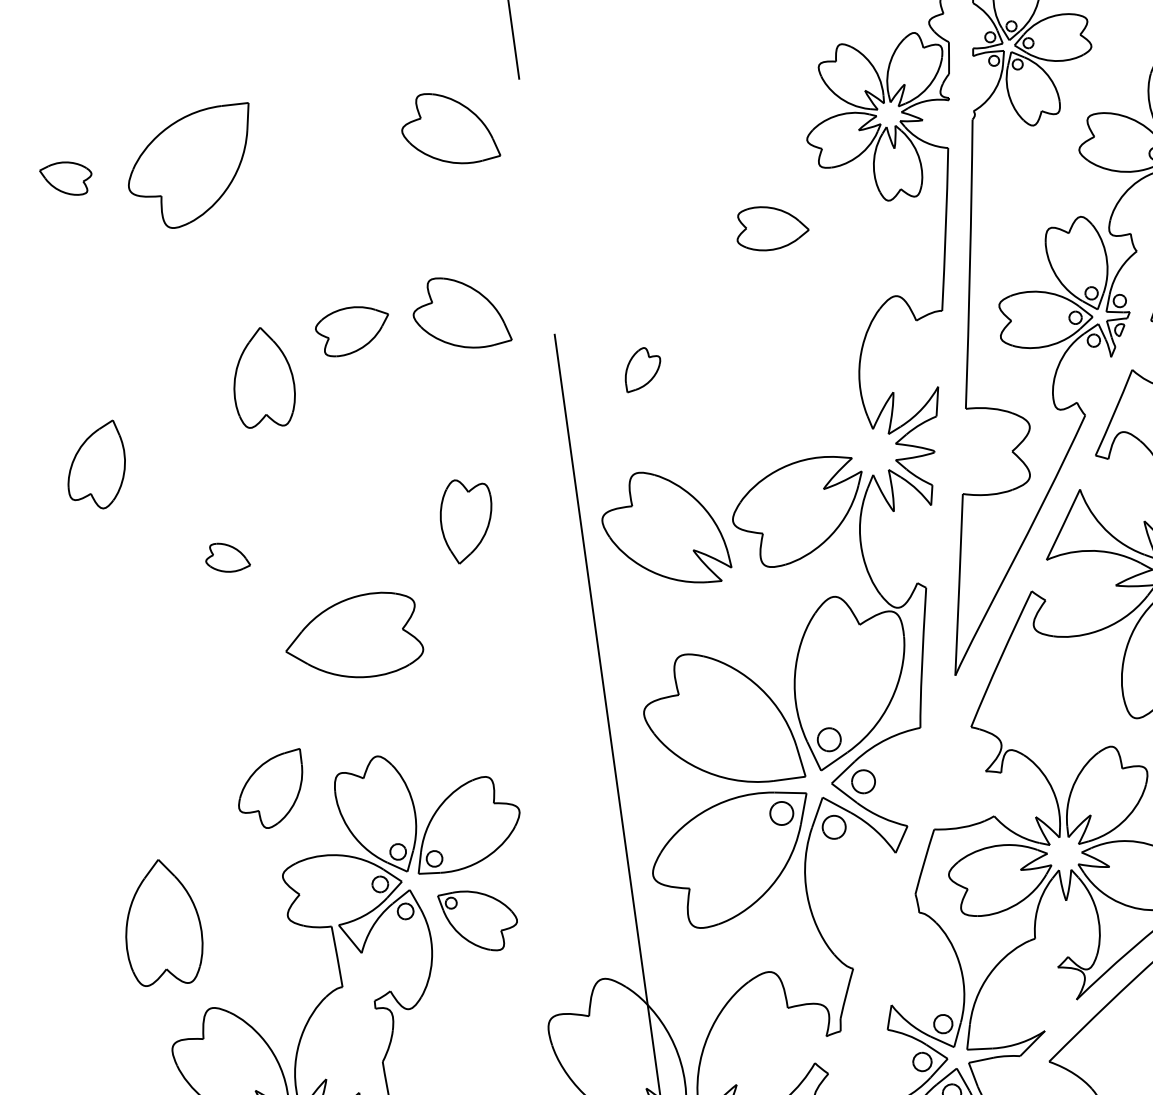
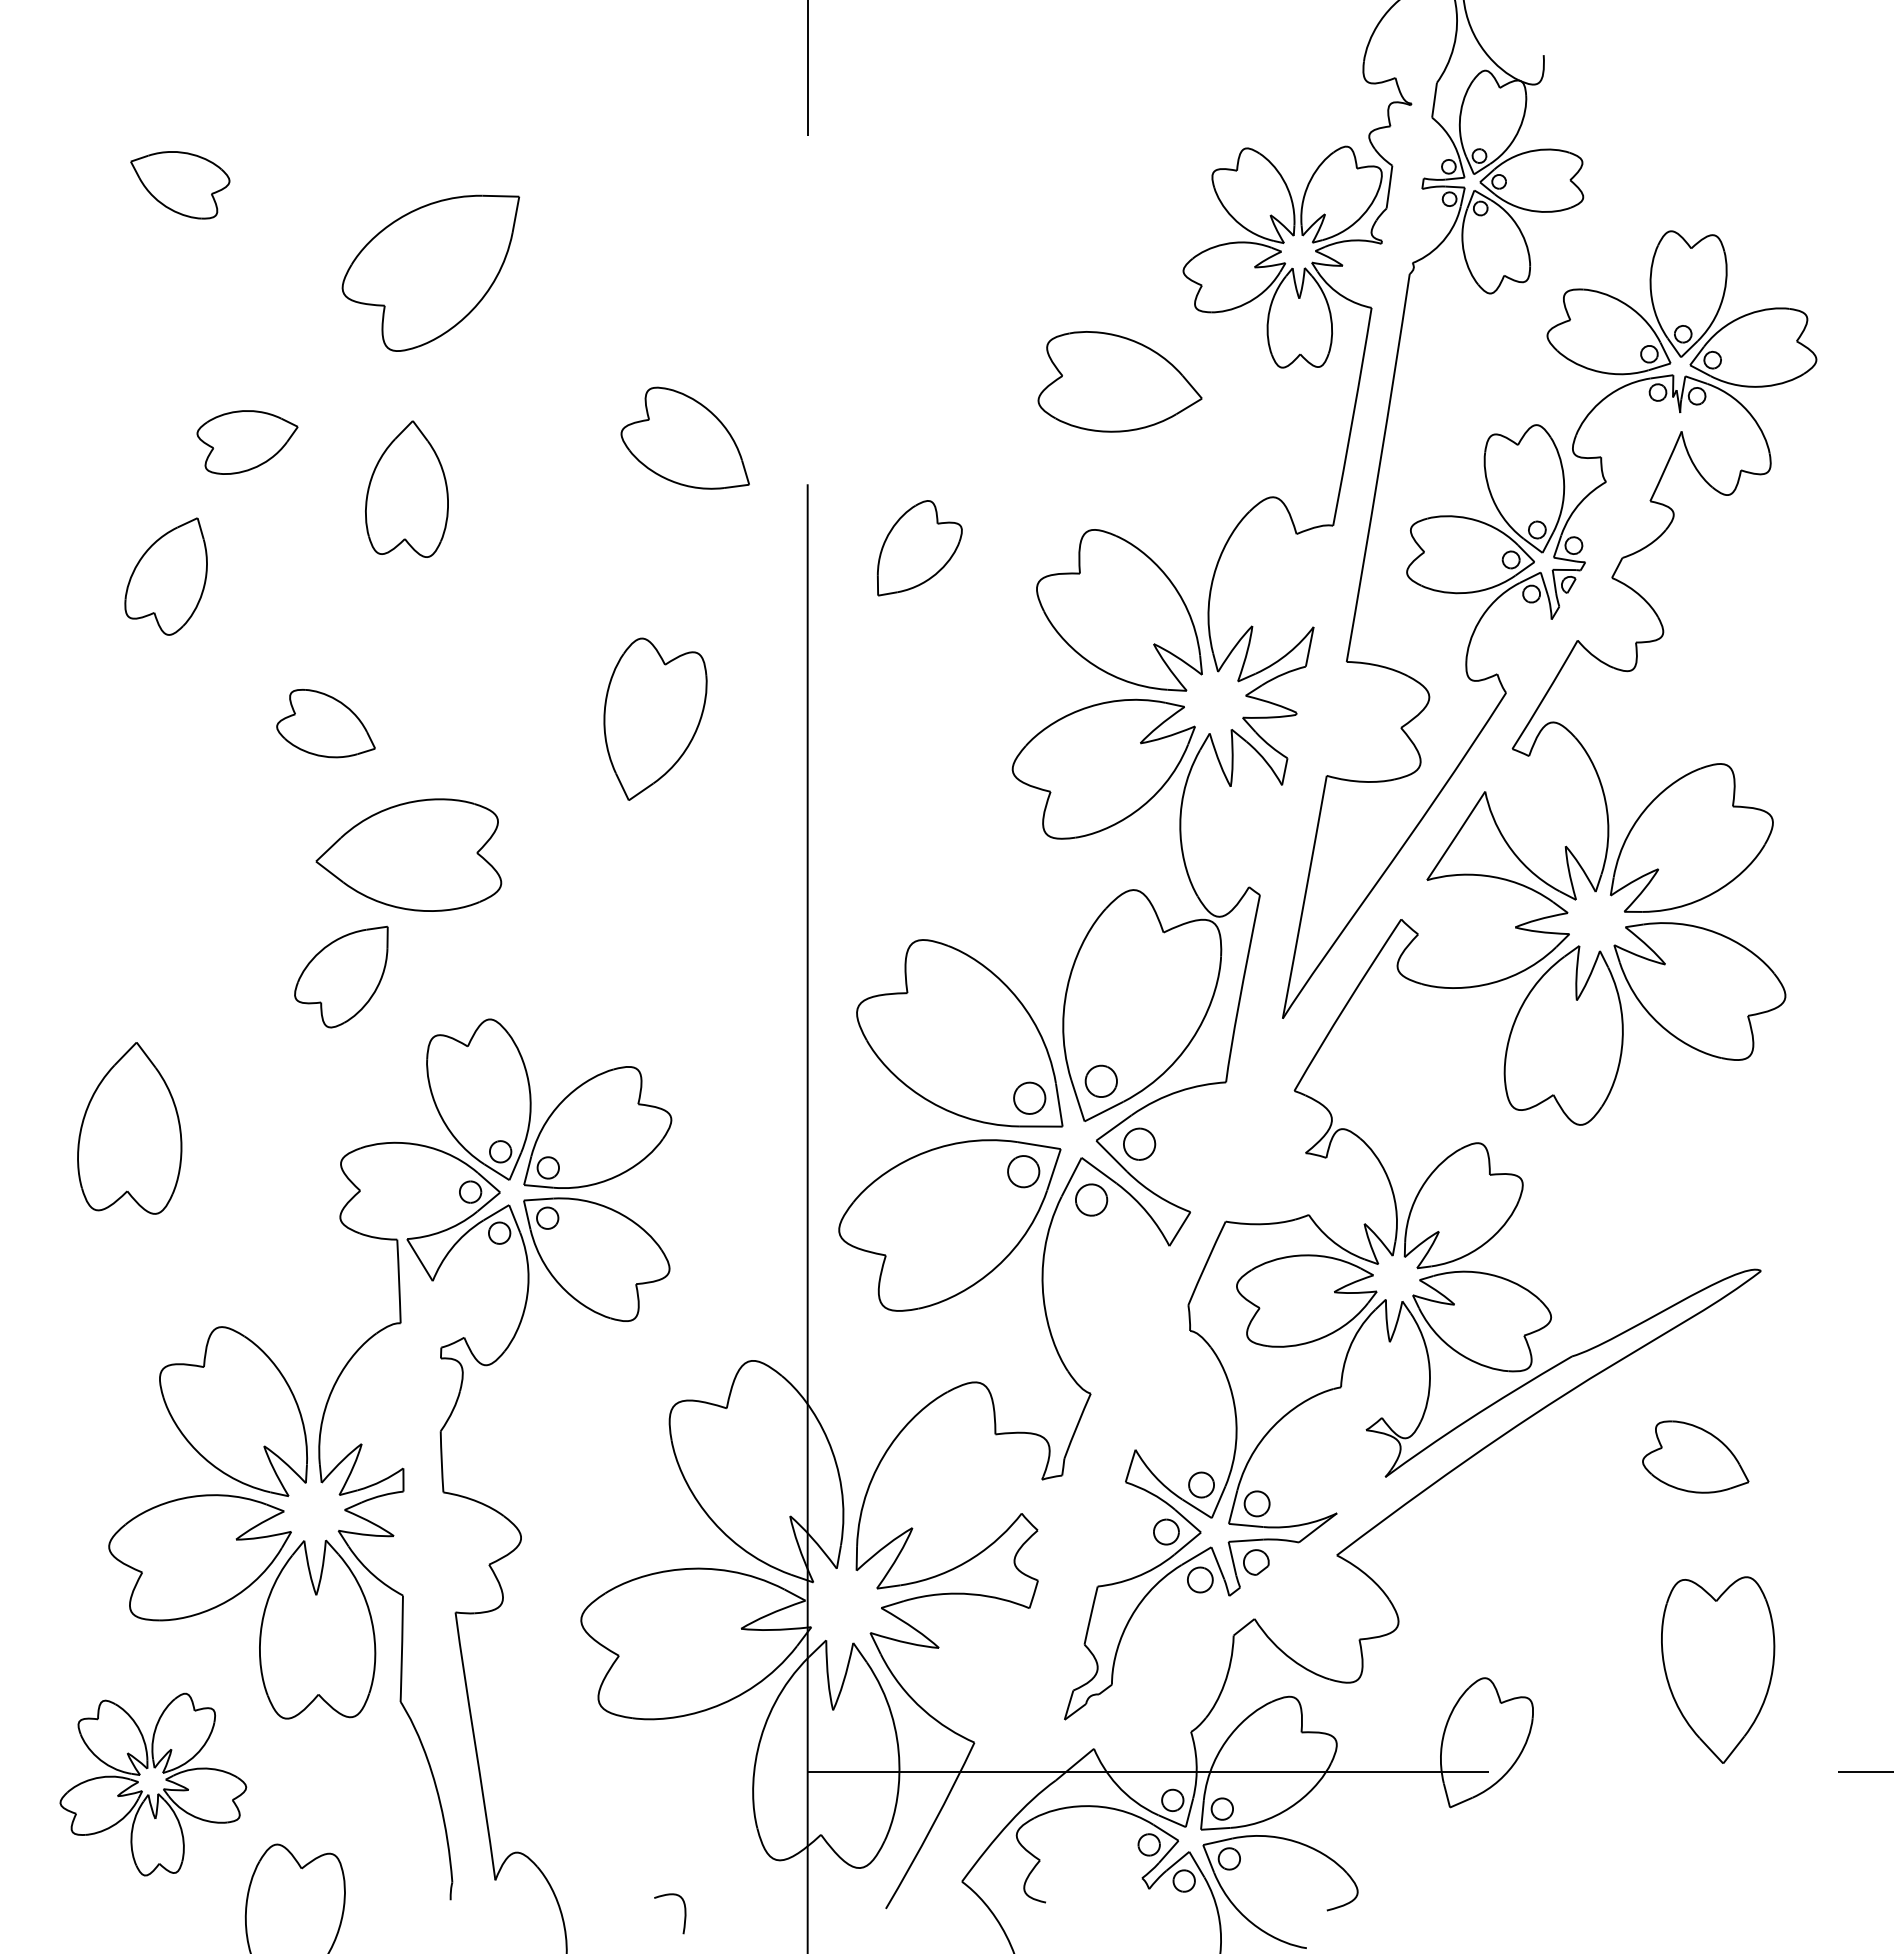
part: (448, 127) -> (703, 187), removed
part: (191, 167) -> (430, 272), moved
part: (66, 179) -> (180, 185), size x1.43
part: (771, 227) -> (1119, 381), size x1.67
part: (353, 330) -> (247, 442), moved
part: (642, 369) -> (919, 548), size x1.67
part: (467, 520) -> (655, 718), size x1.43
part: (664, 529) -> (1119, 610), moved
part: (227, 557) -> (325, 723), size x1.67
part: (352, 637) -> (408, 854), moved
part: (778, 758) -> (1029, 1097), added
part: (271, 789) -> (341, 976), moved
part: (479, 920) -> (596, 1259), size x1.43
part: (161, 923) -> (129, 1128), moved
part: (985, 1032) -> (1256, 1503), added
part: (991, 1075) -> (1256, 1562), added

